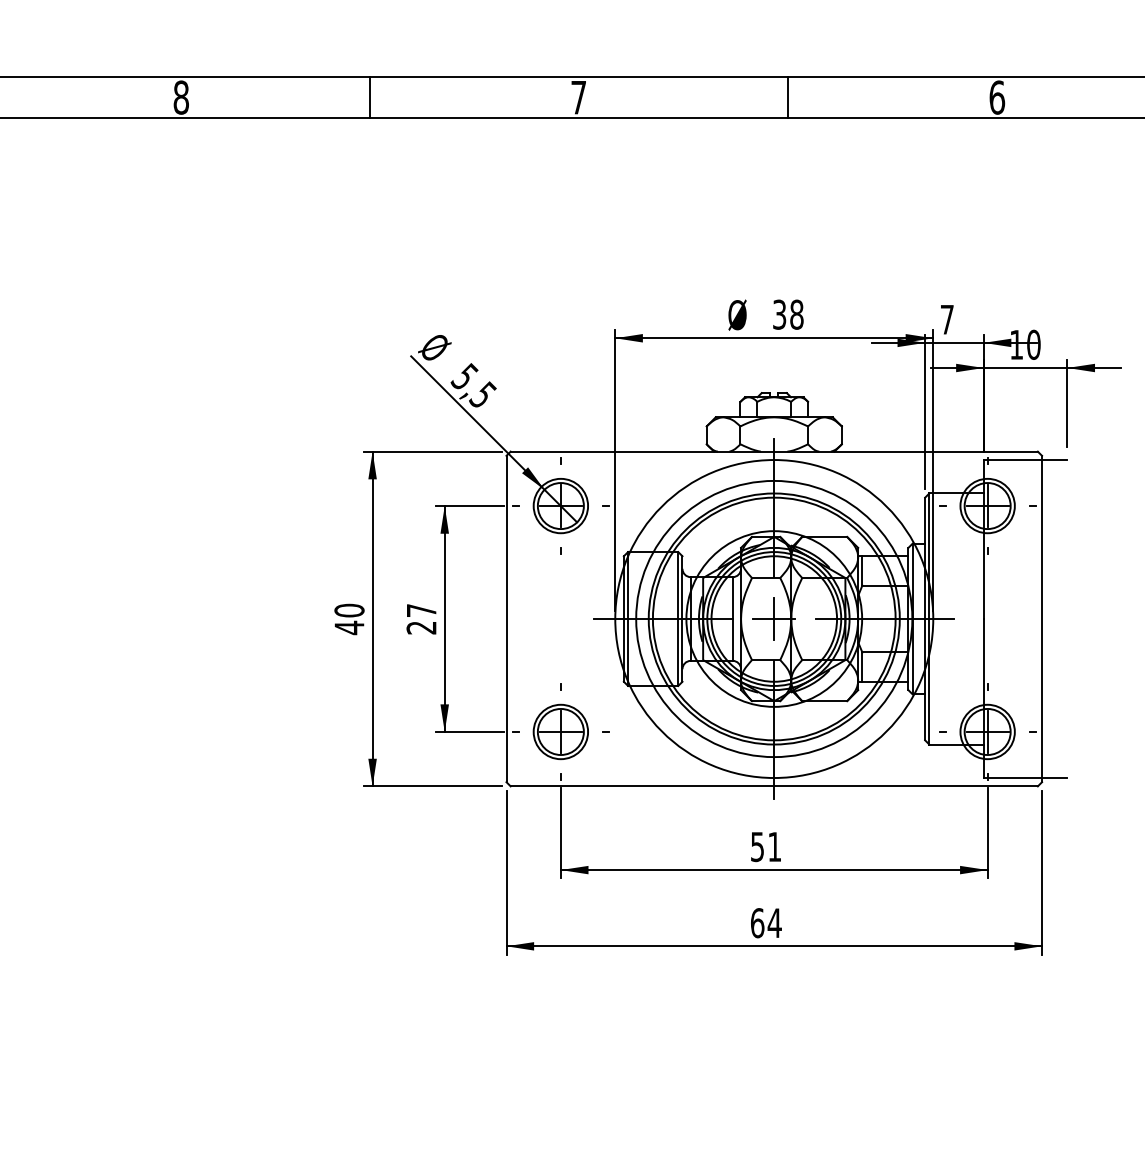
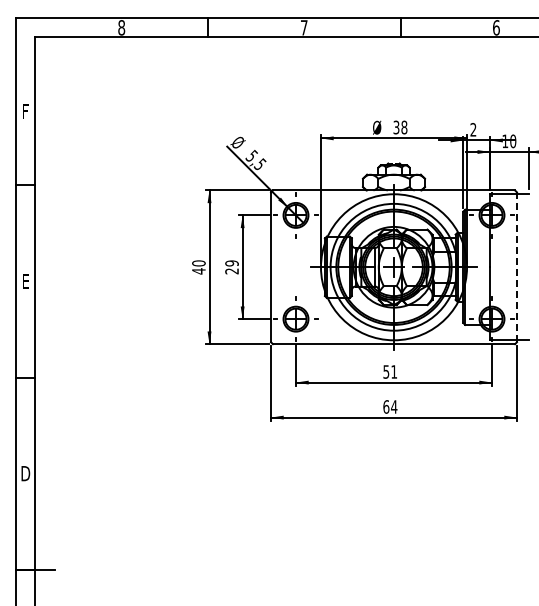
text: (947, 318) -> (473, 129), 7 -> 2
text: (420, 610) -> (231, 263), 27 -> 29
line: (1040, 619) -> (516, 267), solid -> dashed

